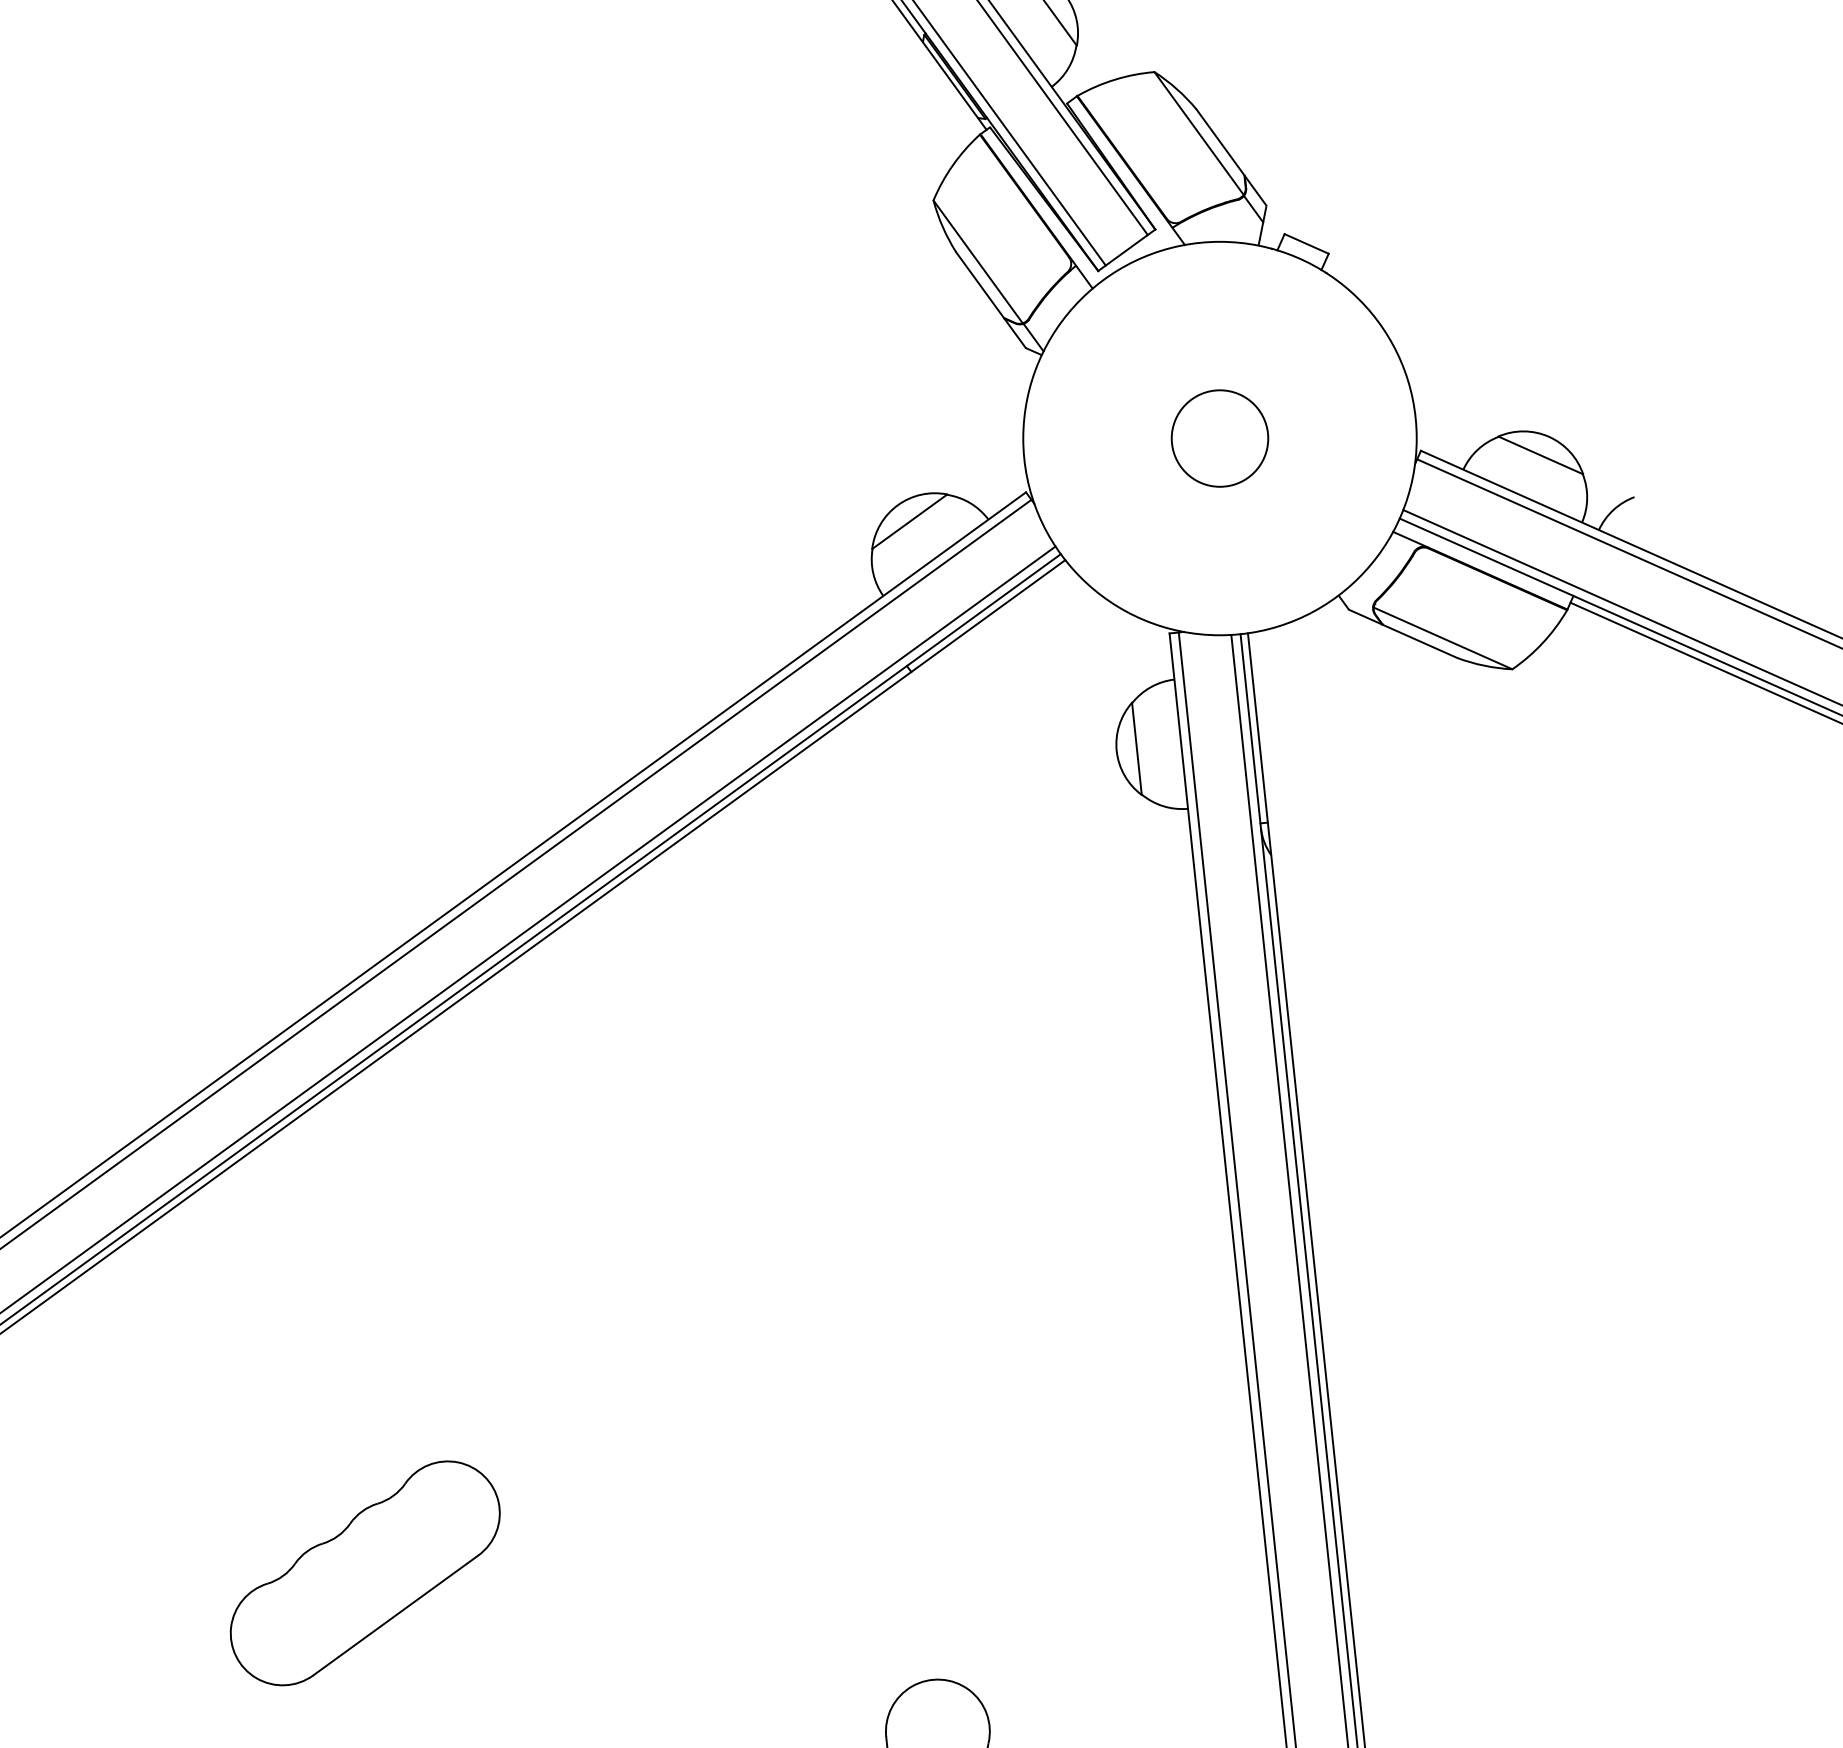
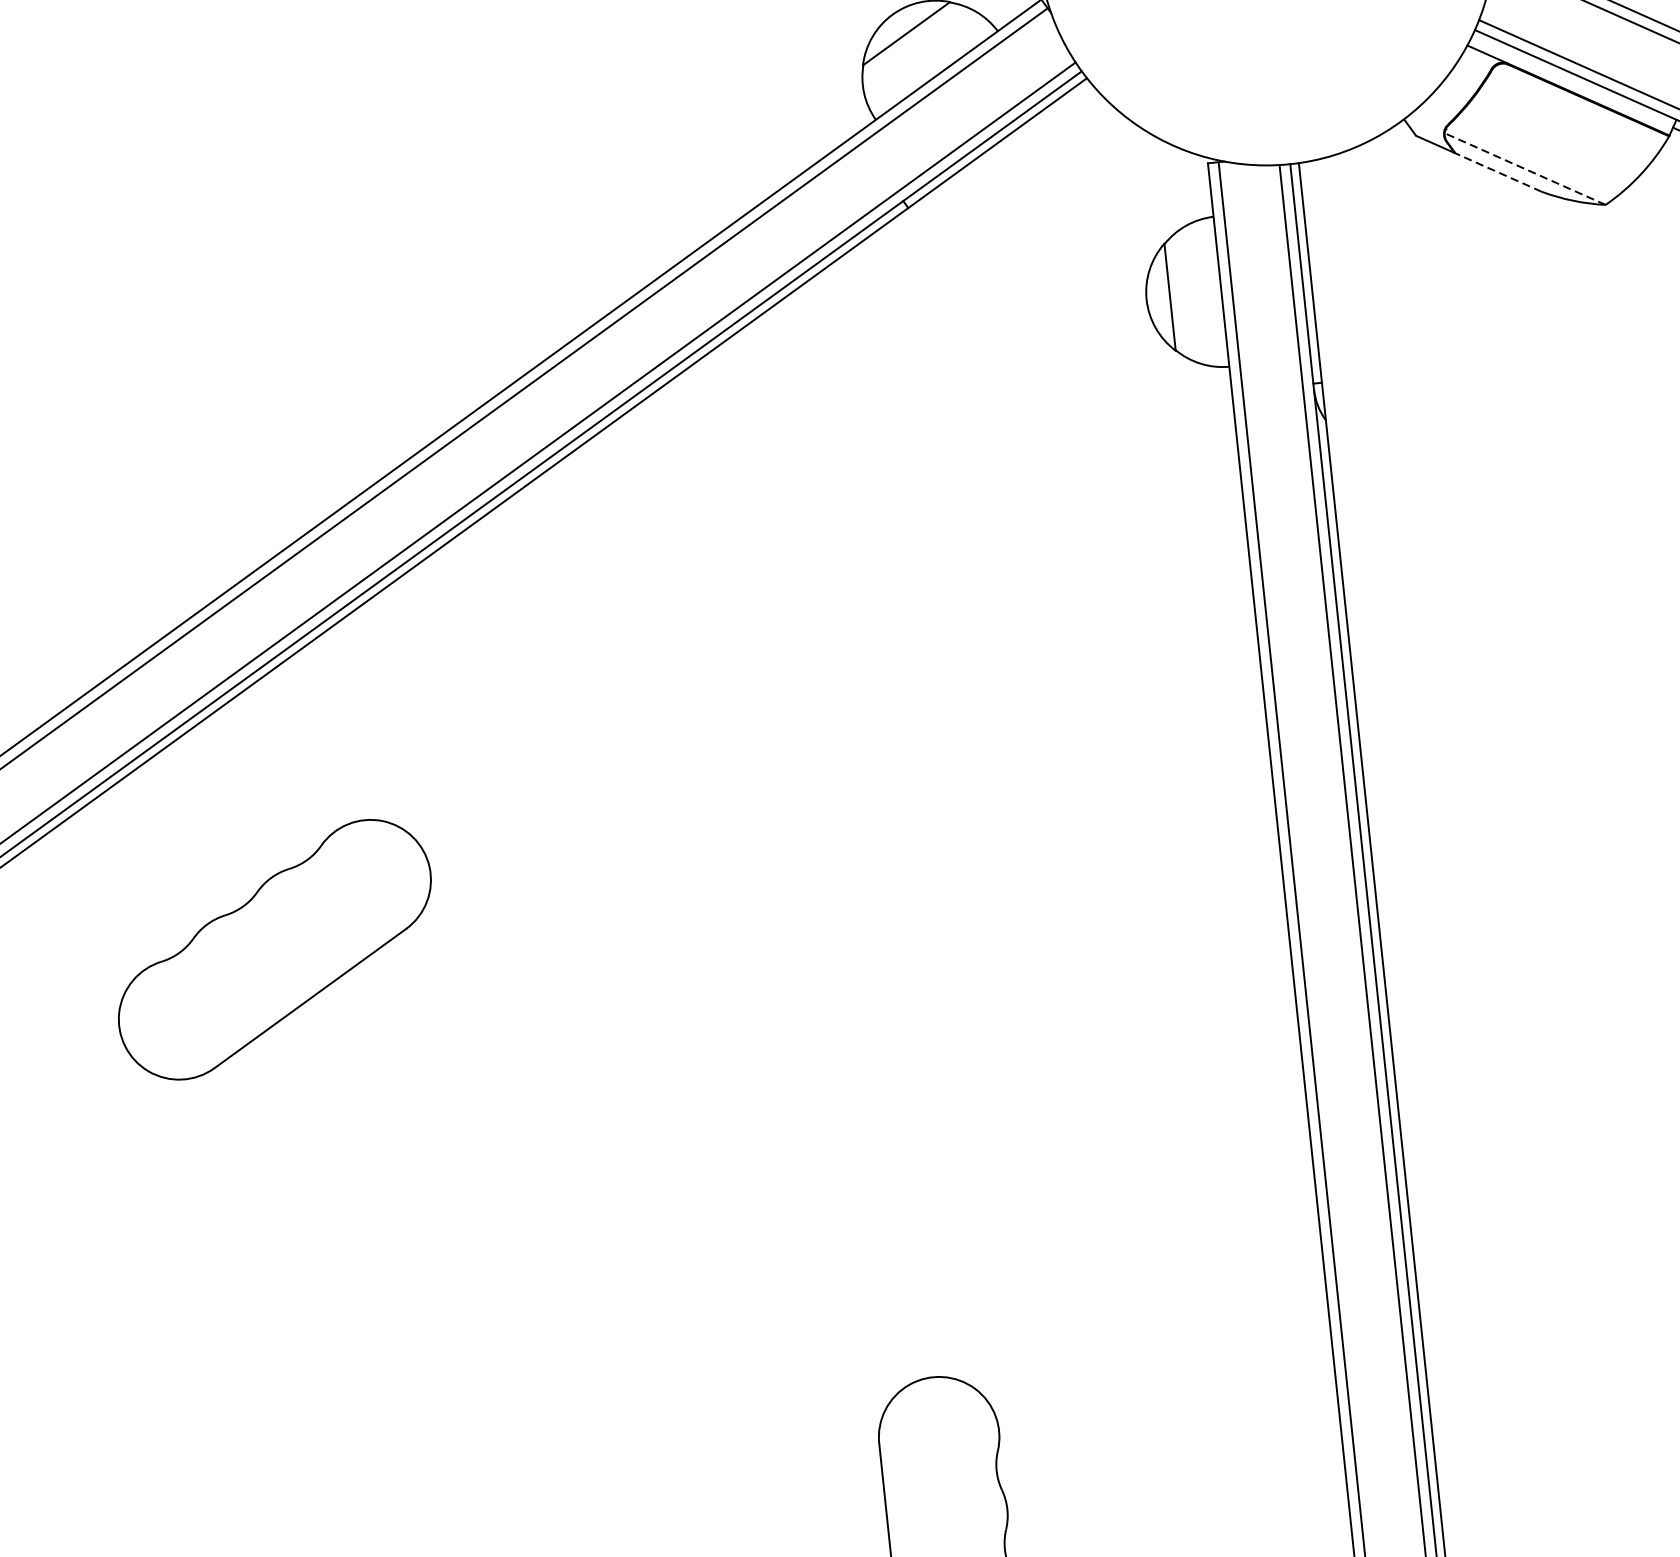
line: (1443, 638) -> (1525, 169), solid -> dashed
line: (1420, 641) -> (1499, 172), solid -> dashed
part: (364, 1573) -> (273, 949), moved

